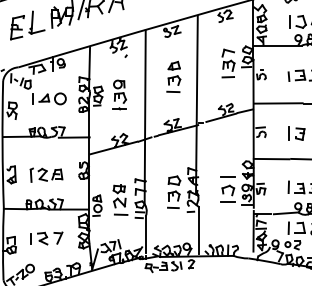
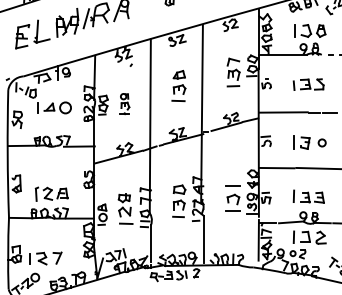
part: (119, 94) -> (124, 103), size x0.7
part: (46, 174) -> (51, 193), moved
part: (46, 238) -> (45, 258), moved

